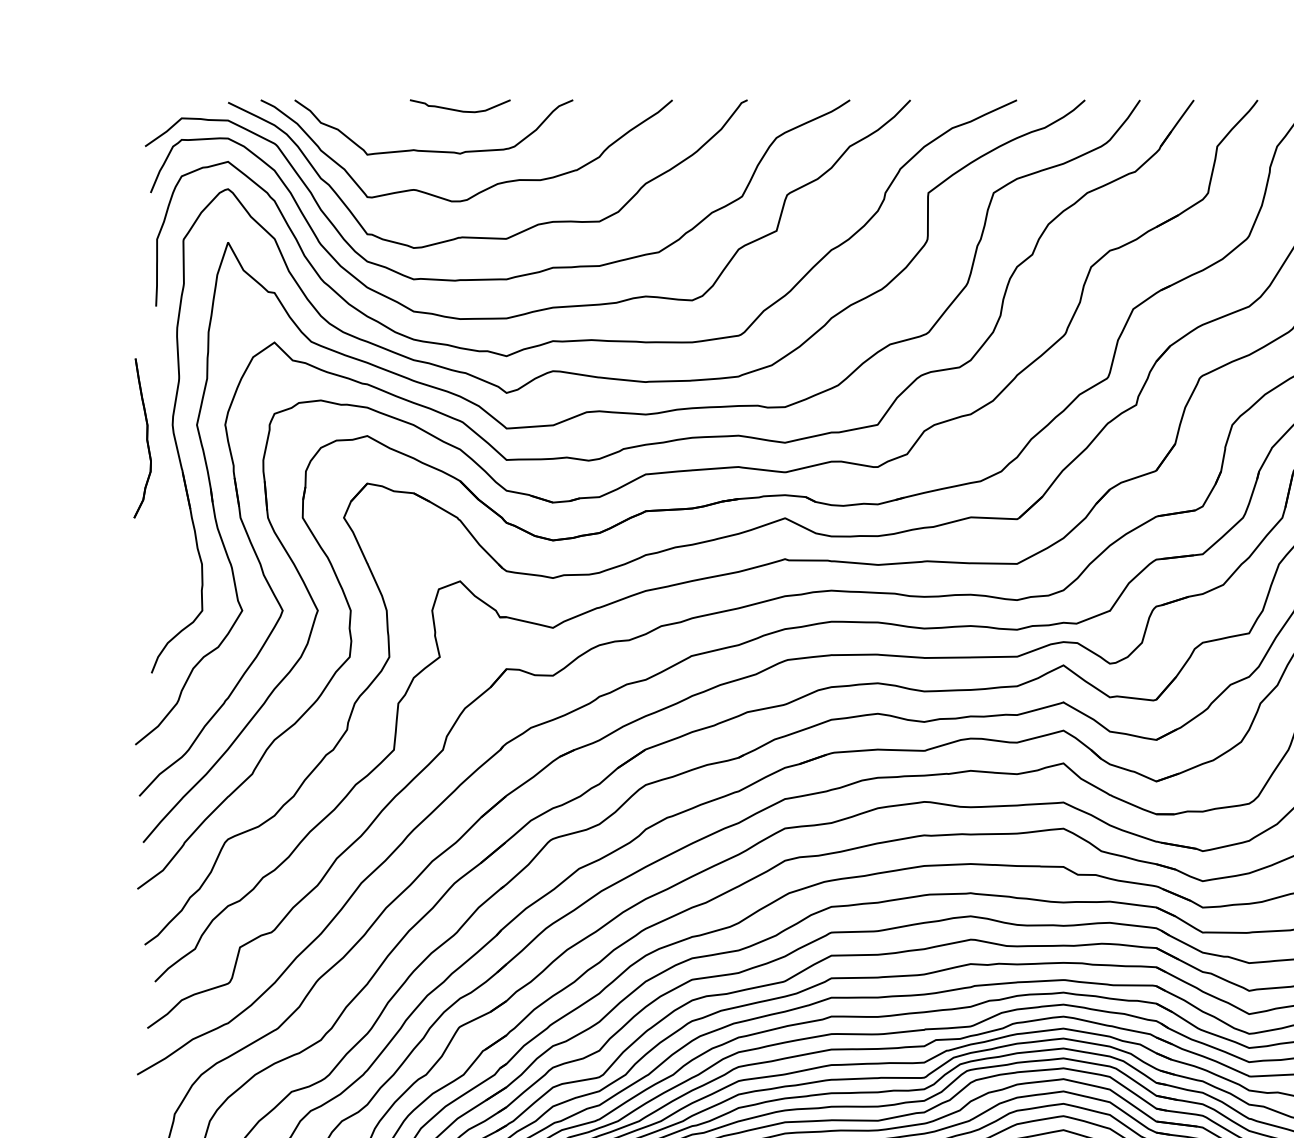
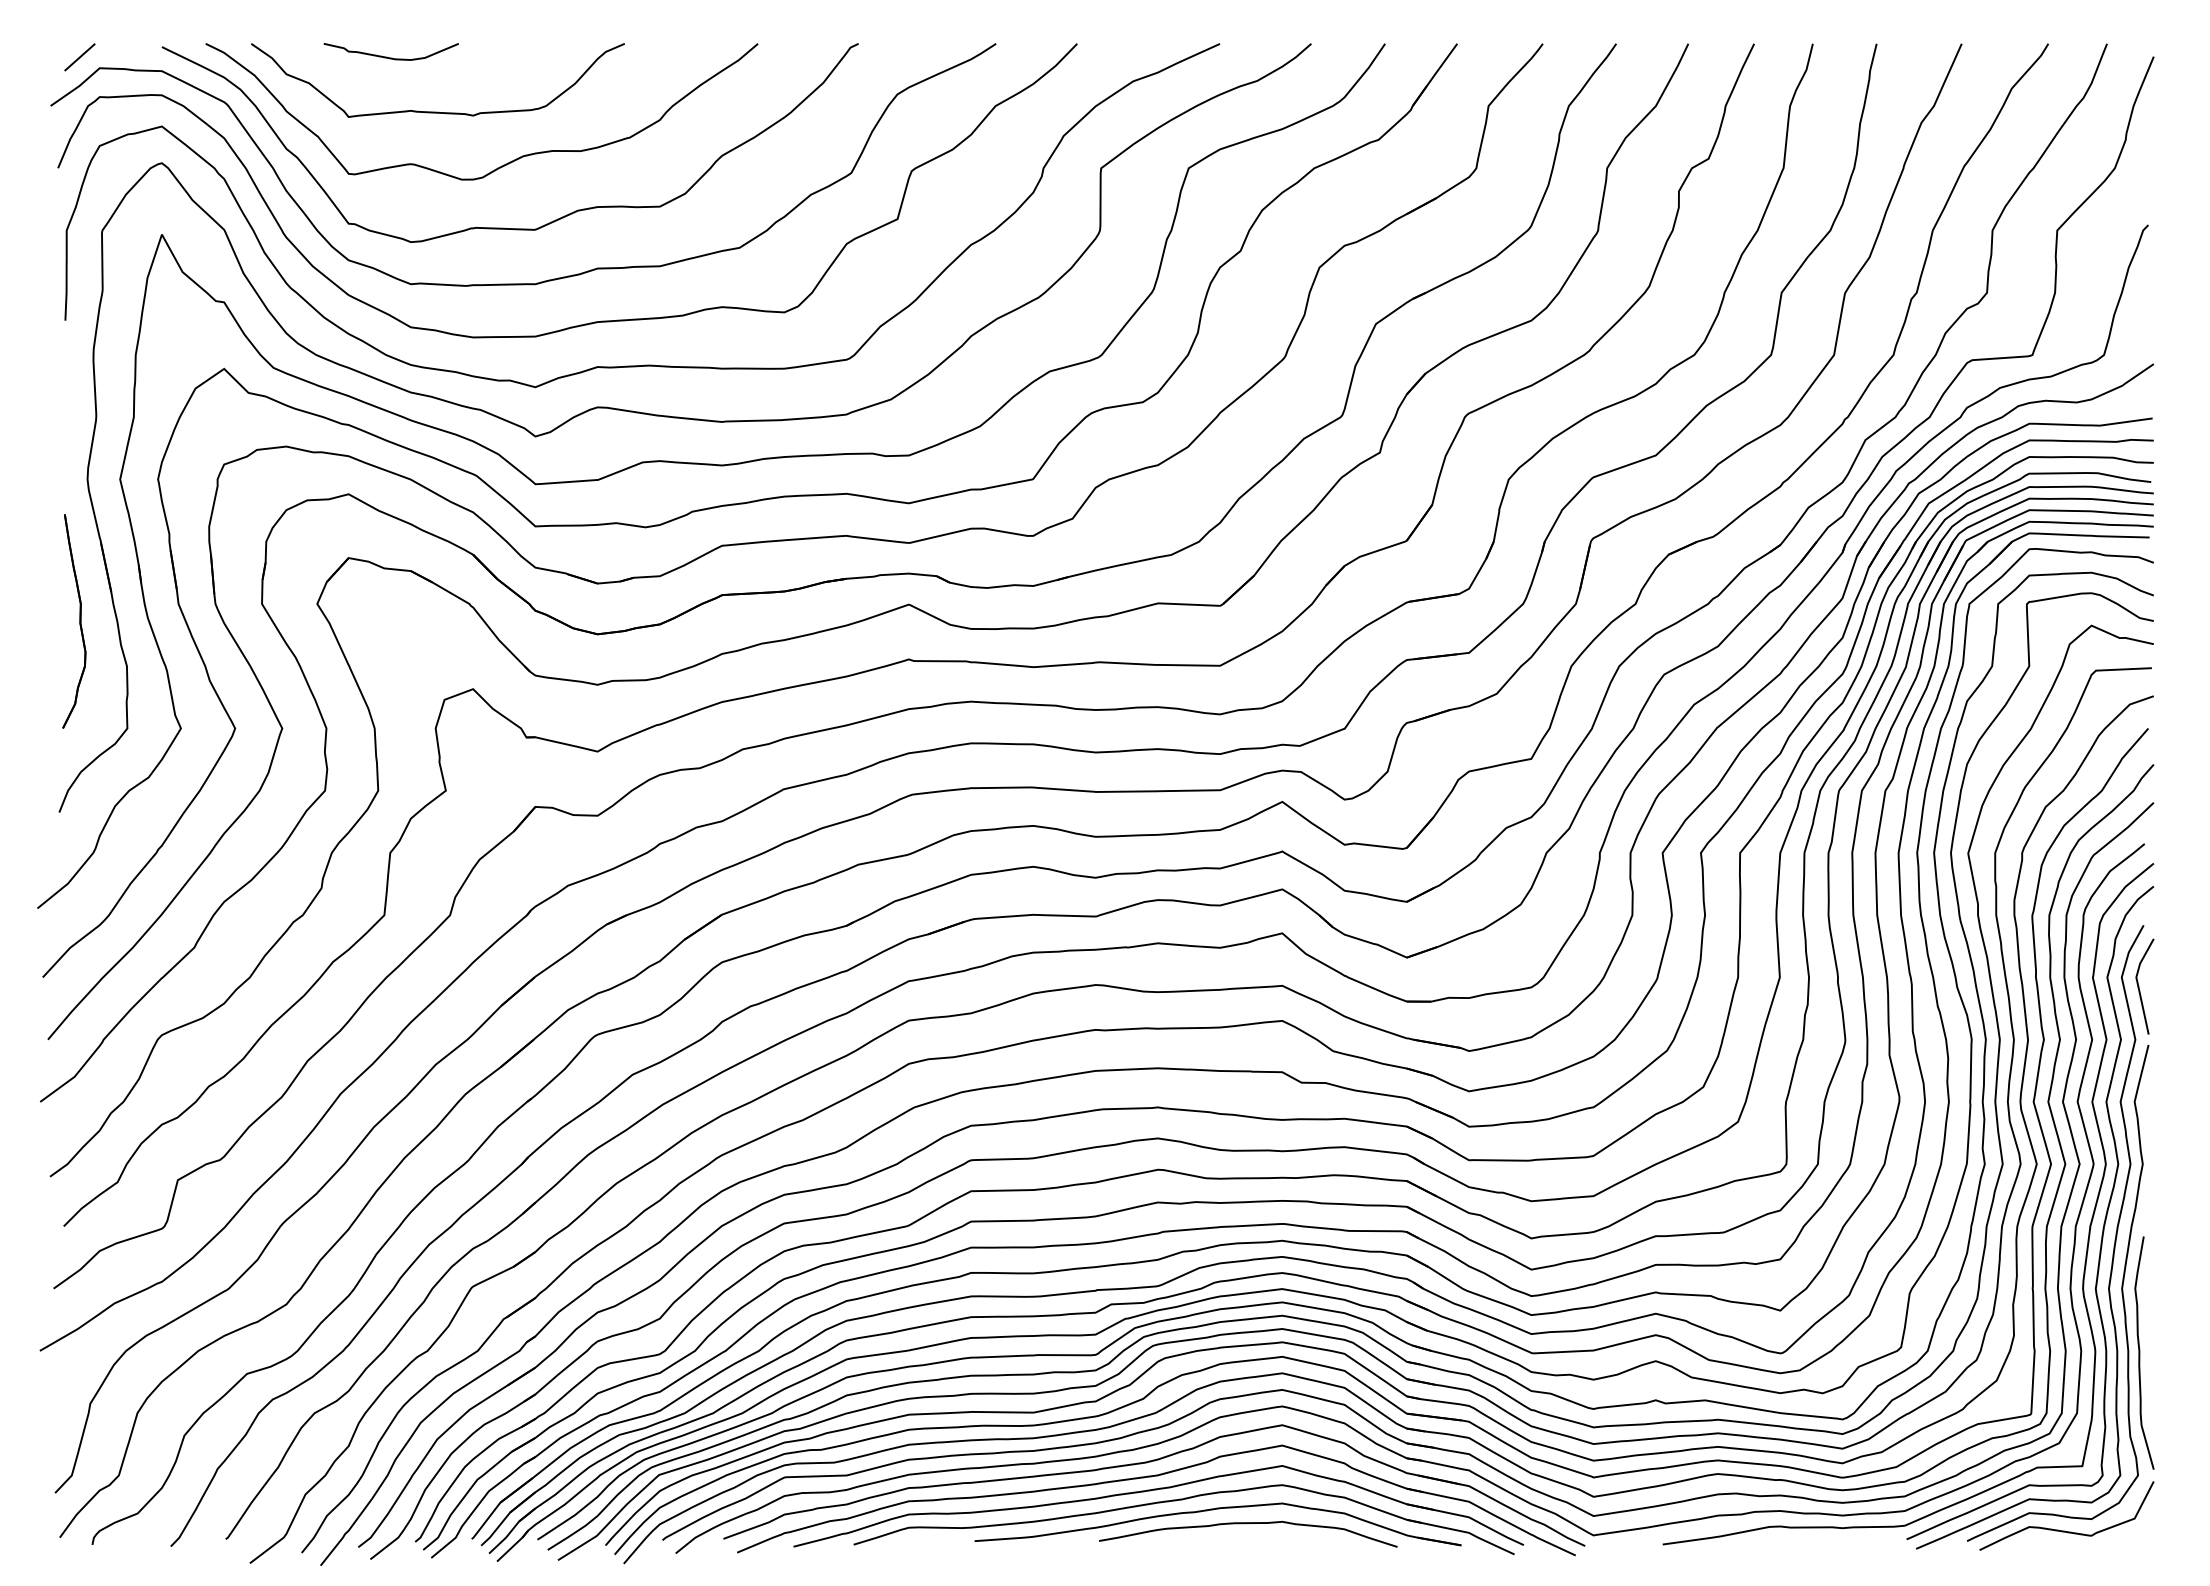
curve: (457, 109) -> (387, 56), moved
line: (166, 110) -> (79, 57), added
part: (142, 438) -> (74, 621), moved

